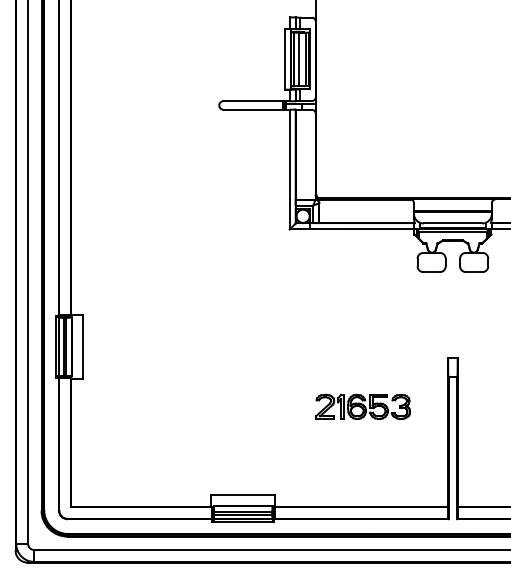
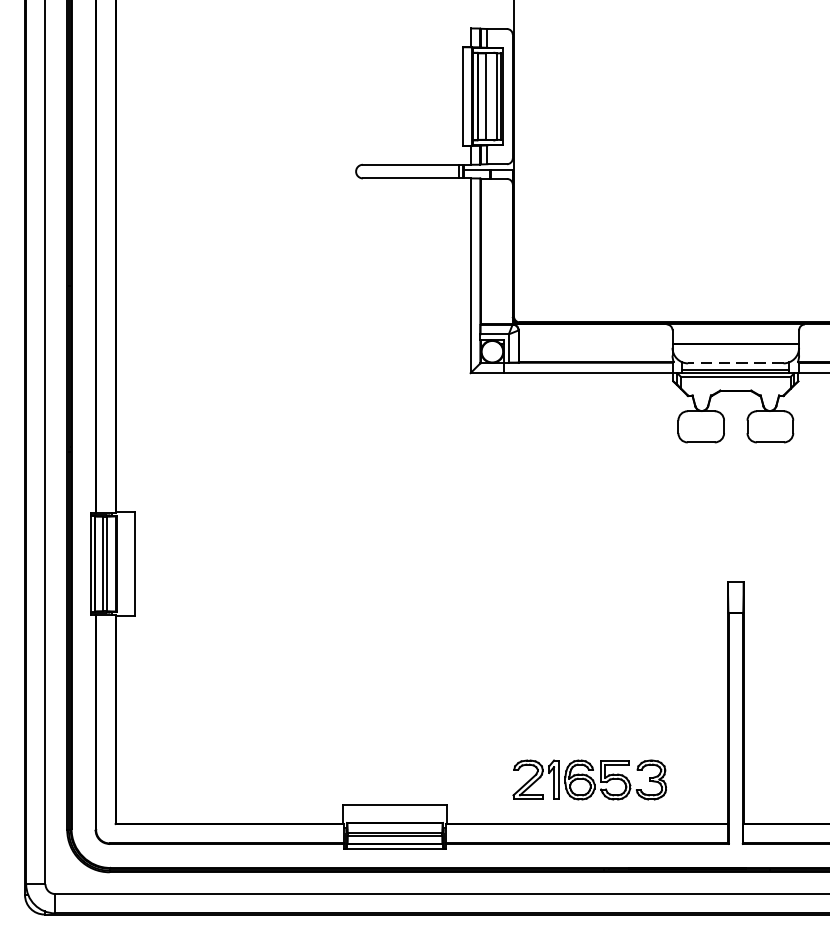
line: (452, 223) -> (735, 363), solid -> dashed
part: (362, 406) -> (588, 779), moved

